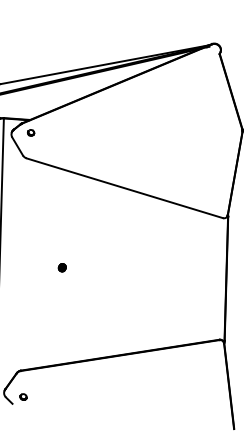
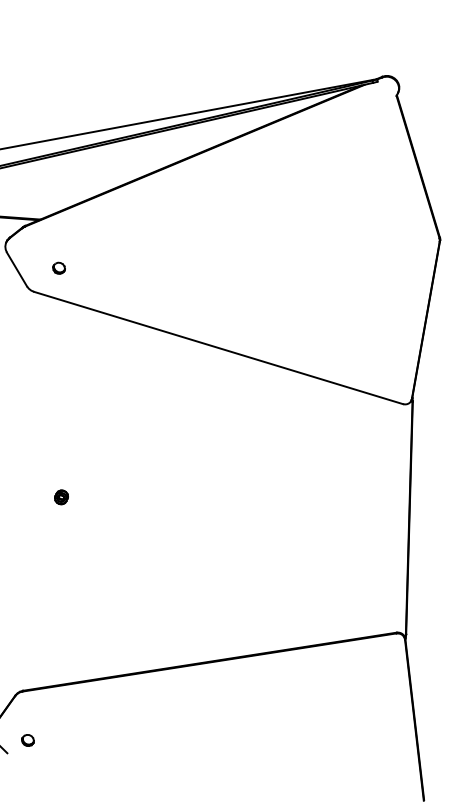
part: (31, 132) -> (59, 267), moved
part: (61, 267) -> (59, 496), moved

